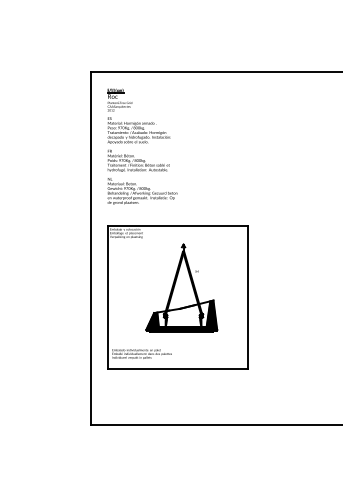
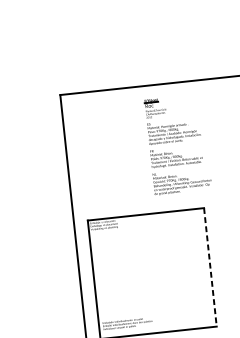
part: (142, 146) -> (178, 144), moved
part: (181, 287) -> (154, 265), removed
line: (247, 297) -> (210, 267), solid -> dashed

